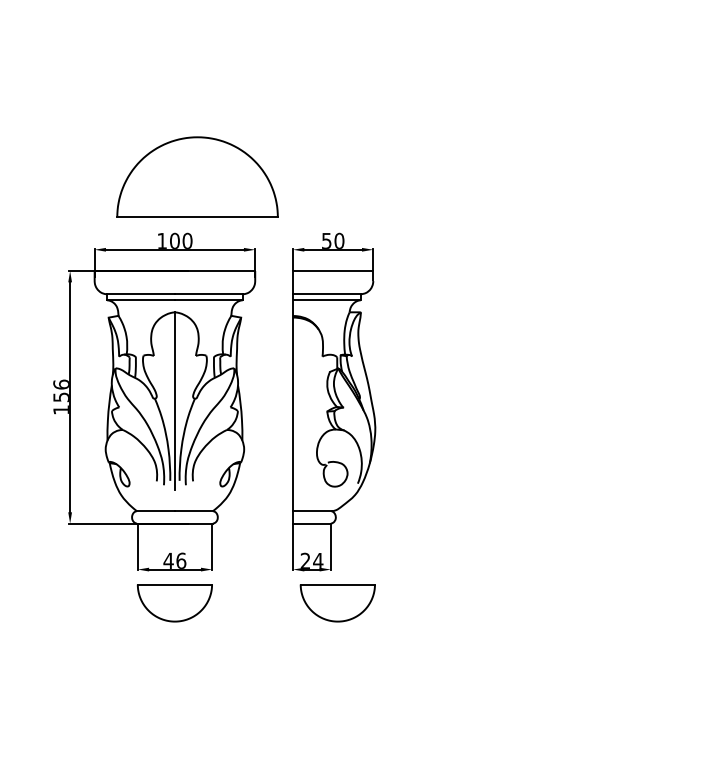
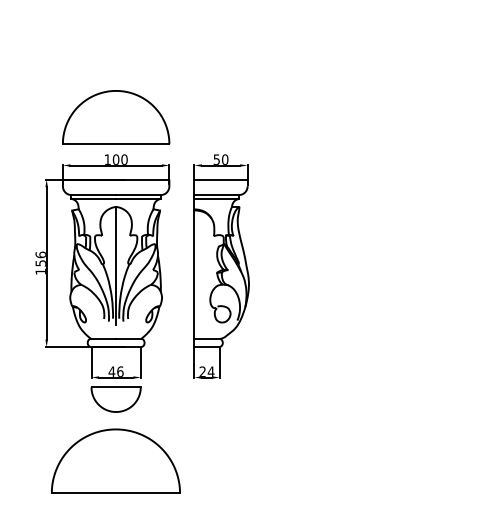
part: (198, 177) -> (116, 117), moved
part: (336, 602) -> (223, 399), removed
part: (173, 694) -> (115, 460), added

